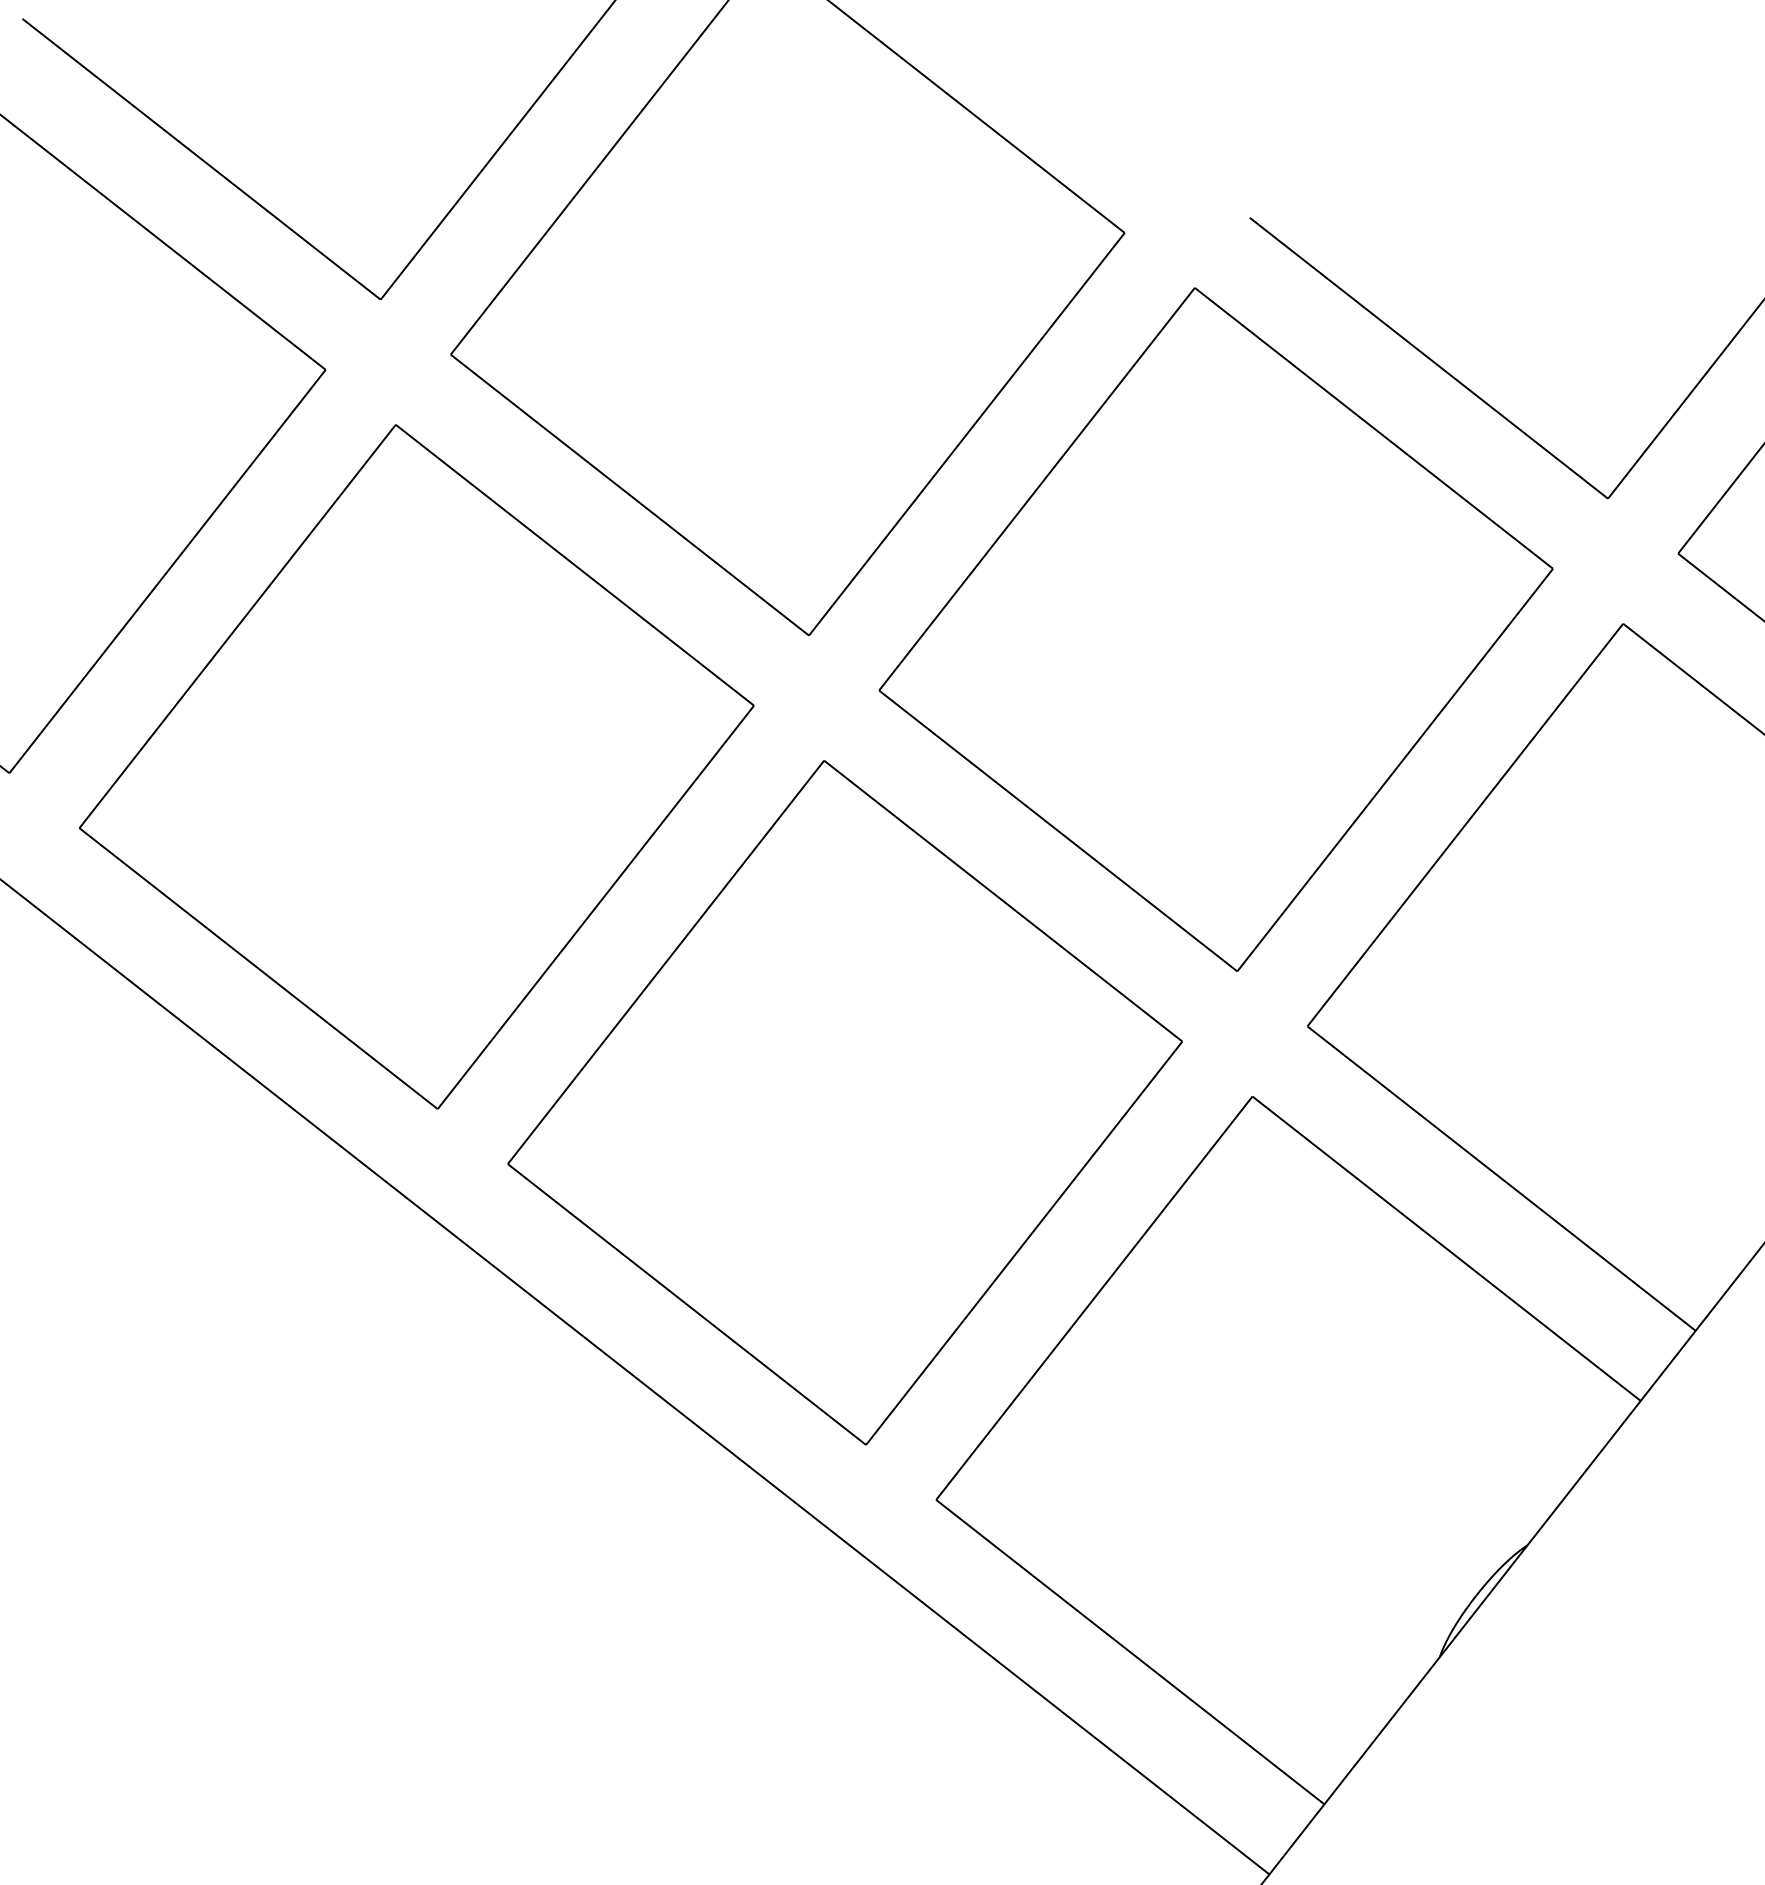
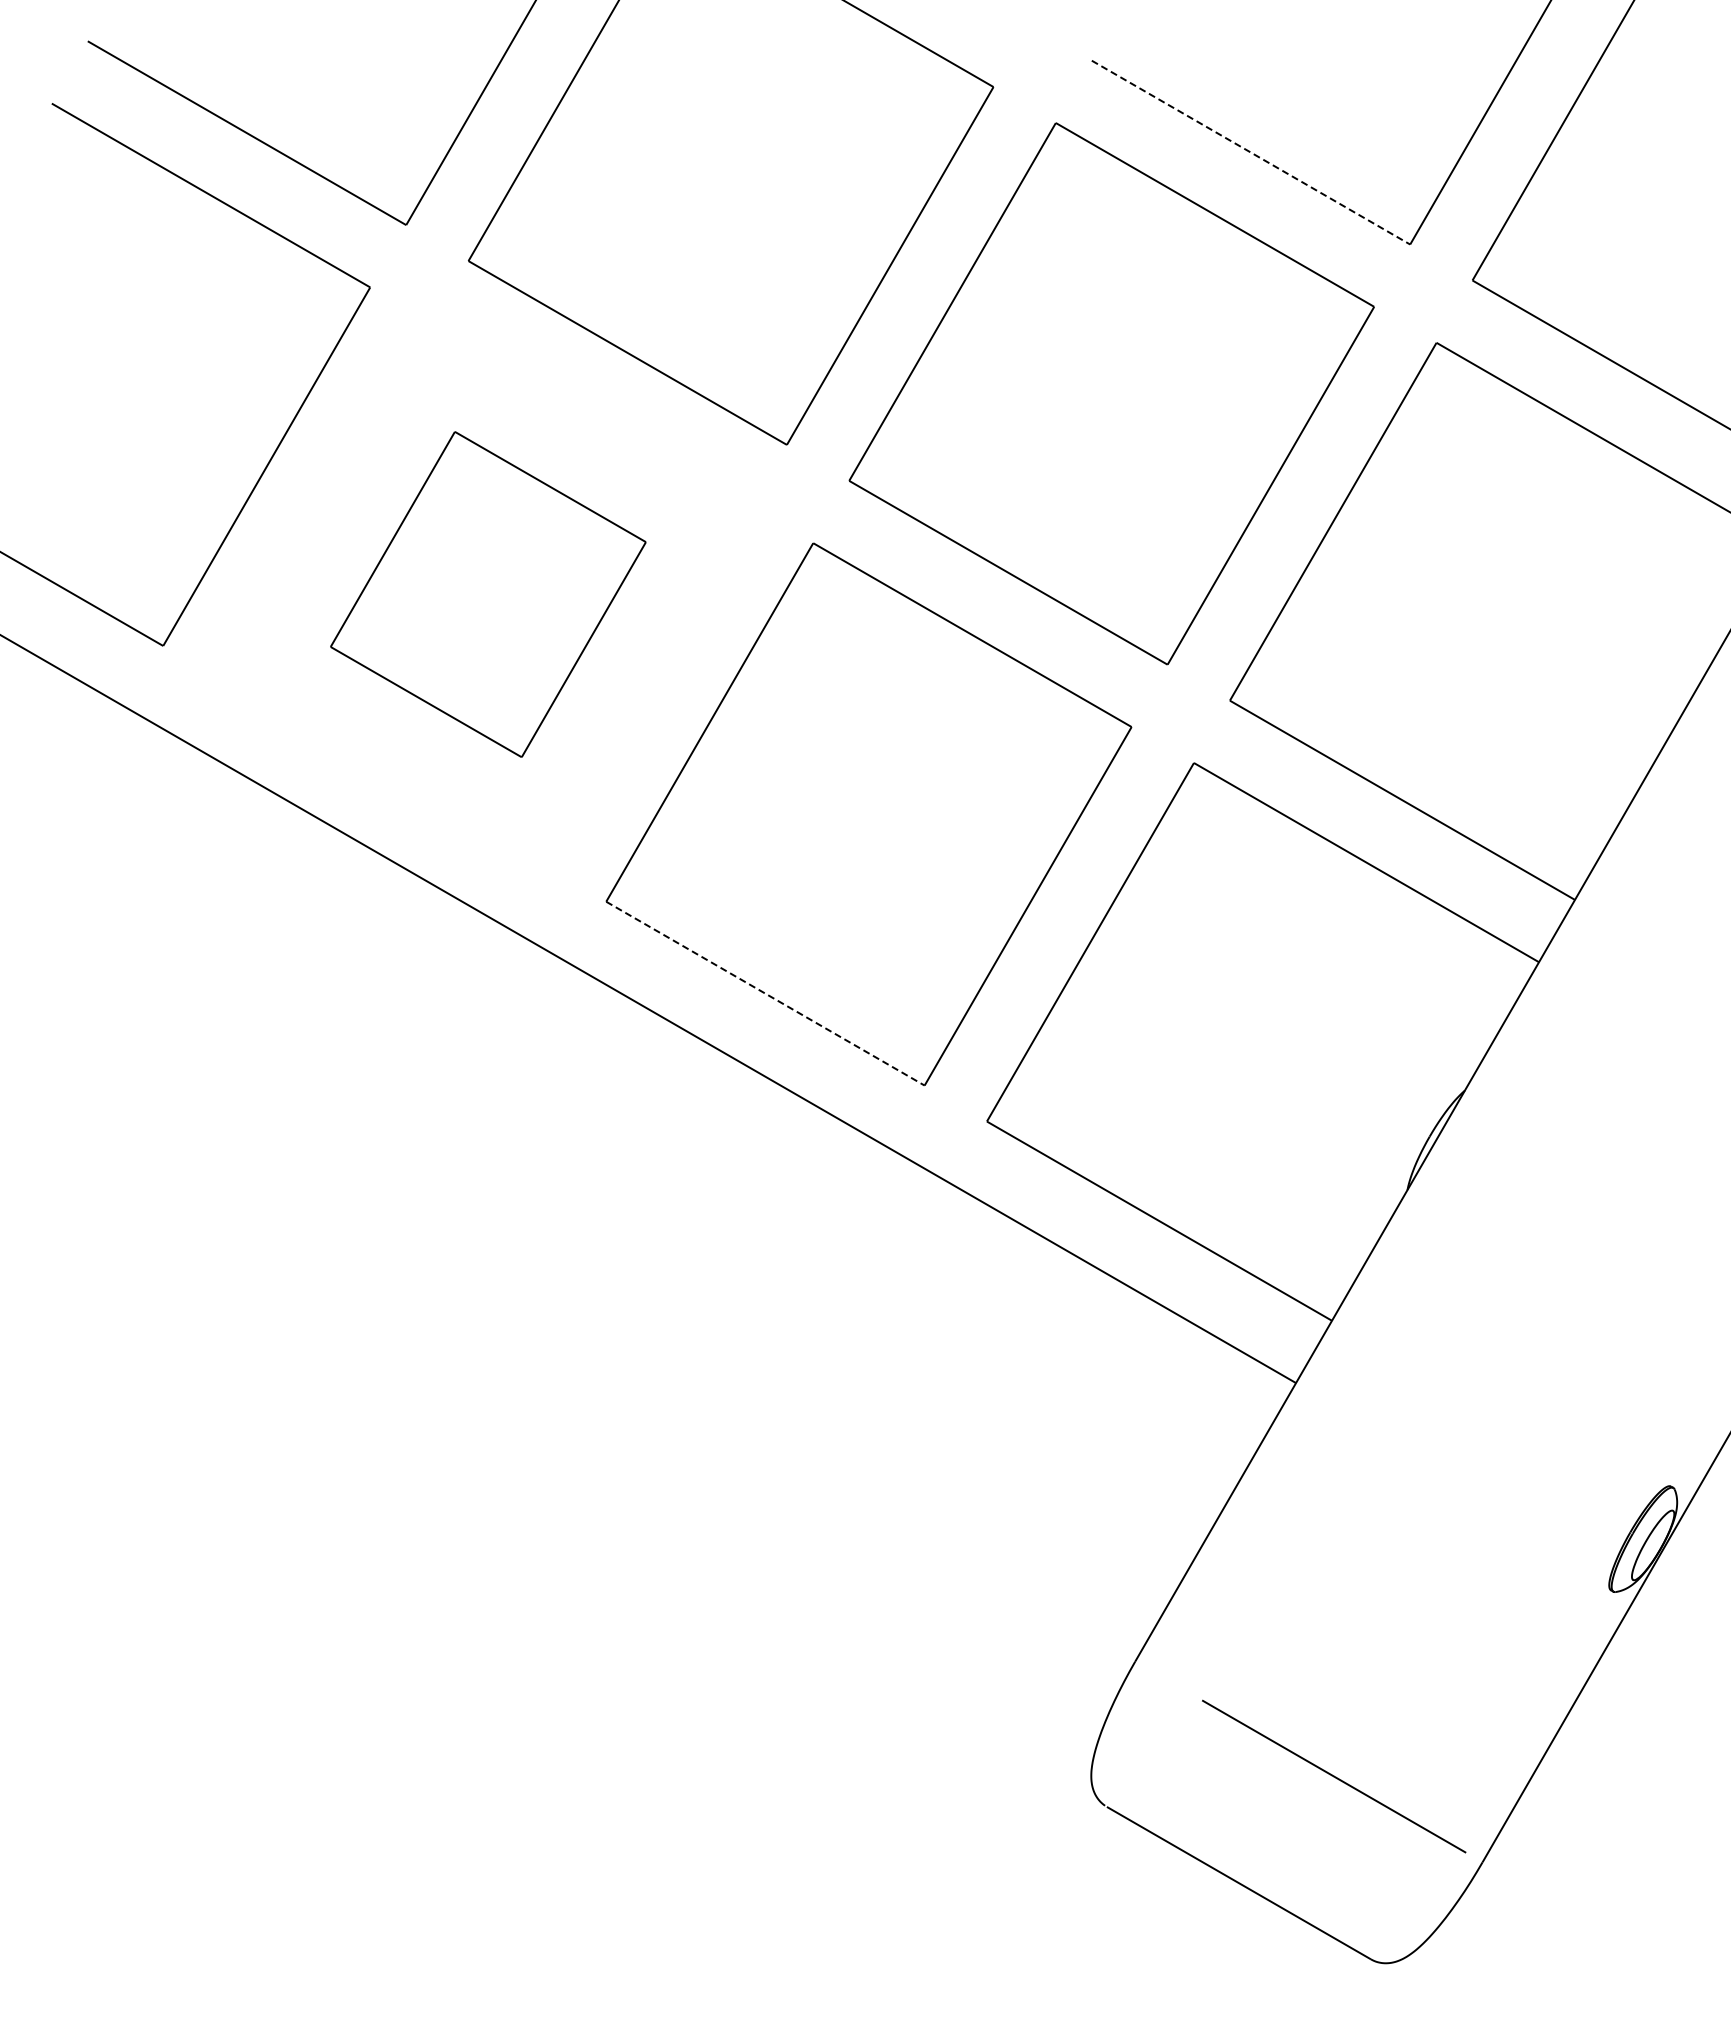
line: (1429, 358) -> (1251, 152), solid -> dashed
part: (417, 766) -> (488, 594), size x0.6
line: (687, 1304) -> (765, 993), solid -> dashed

